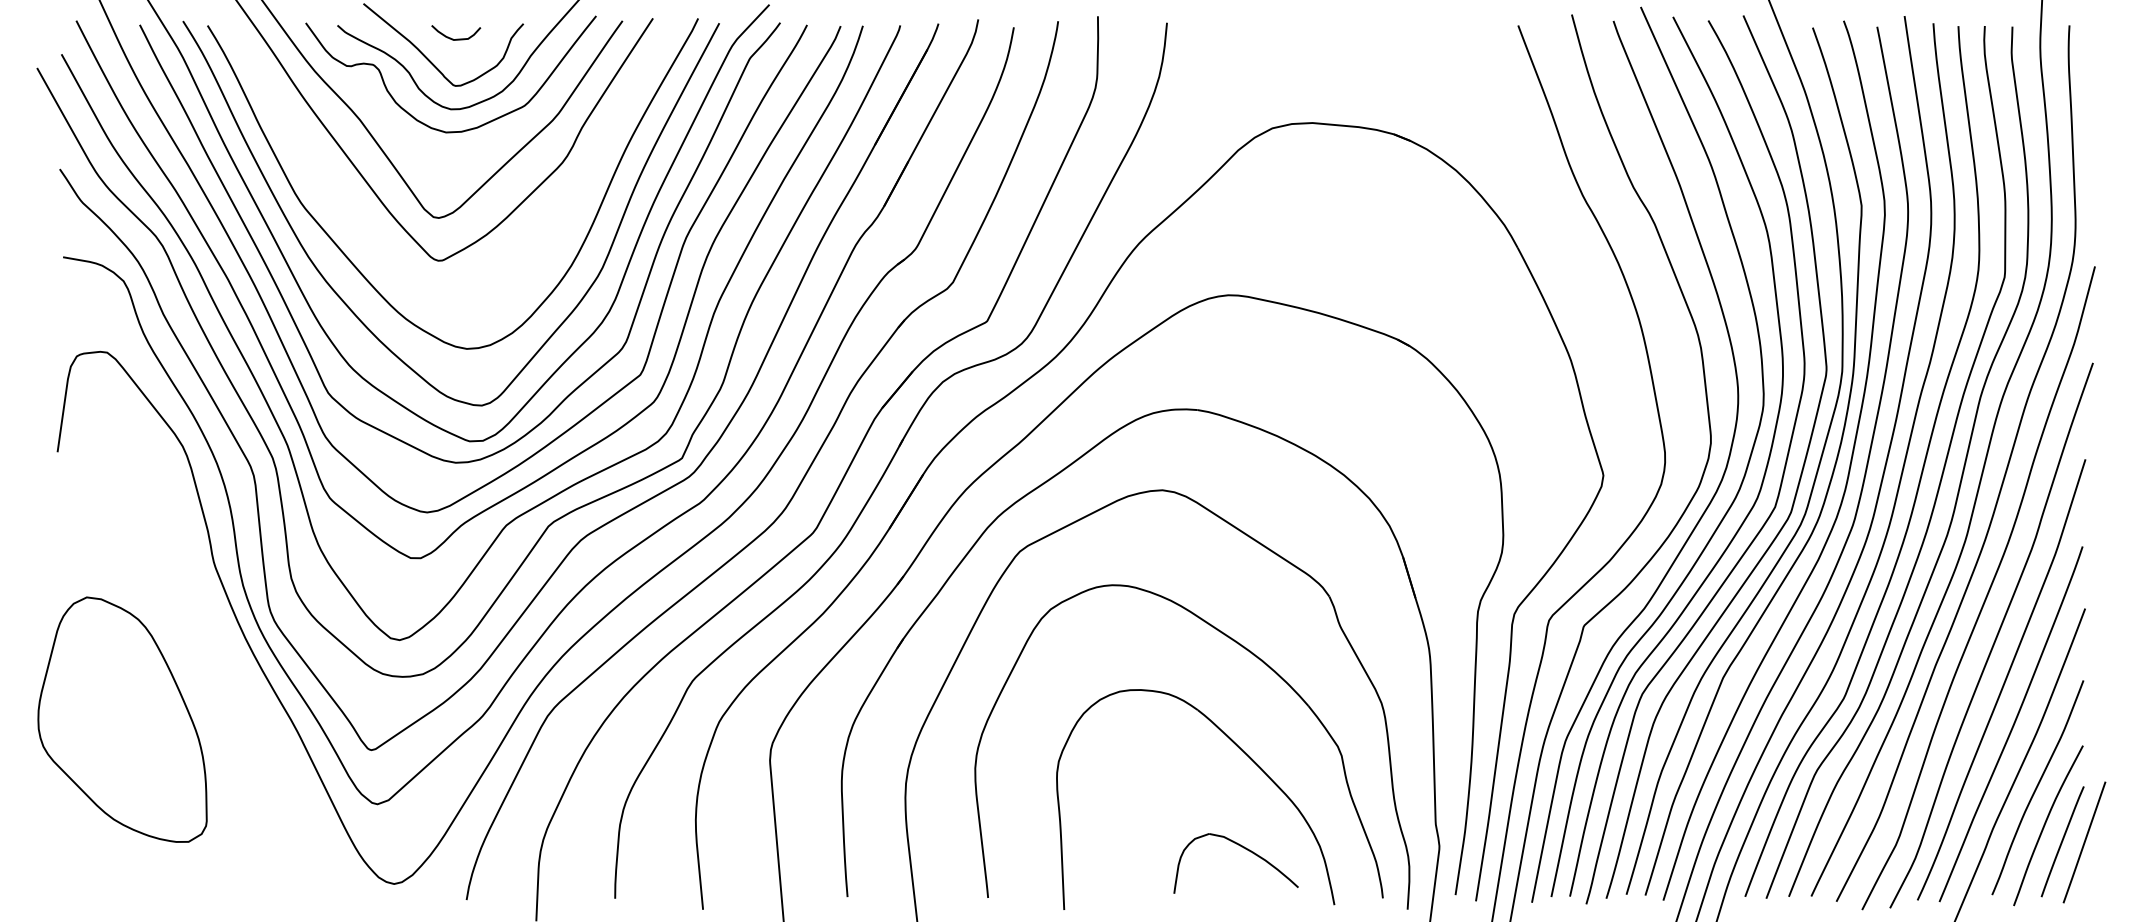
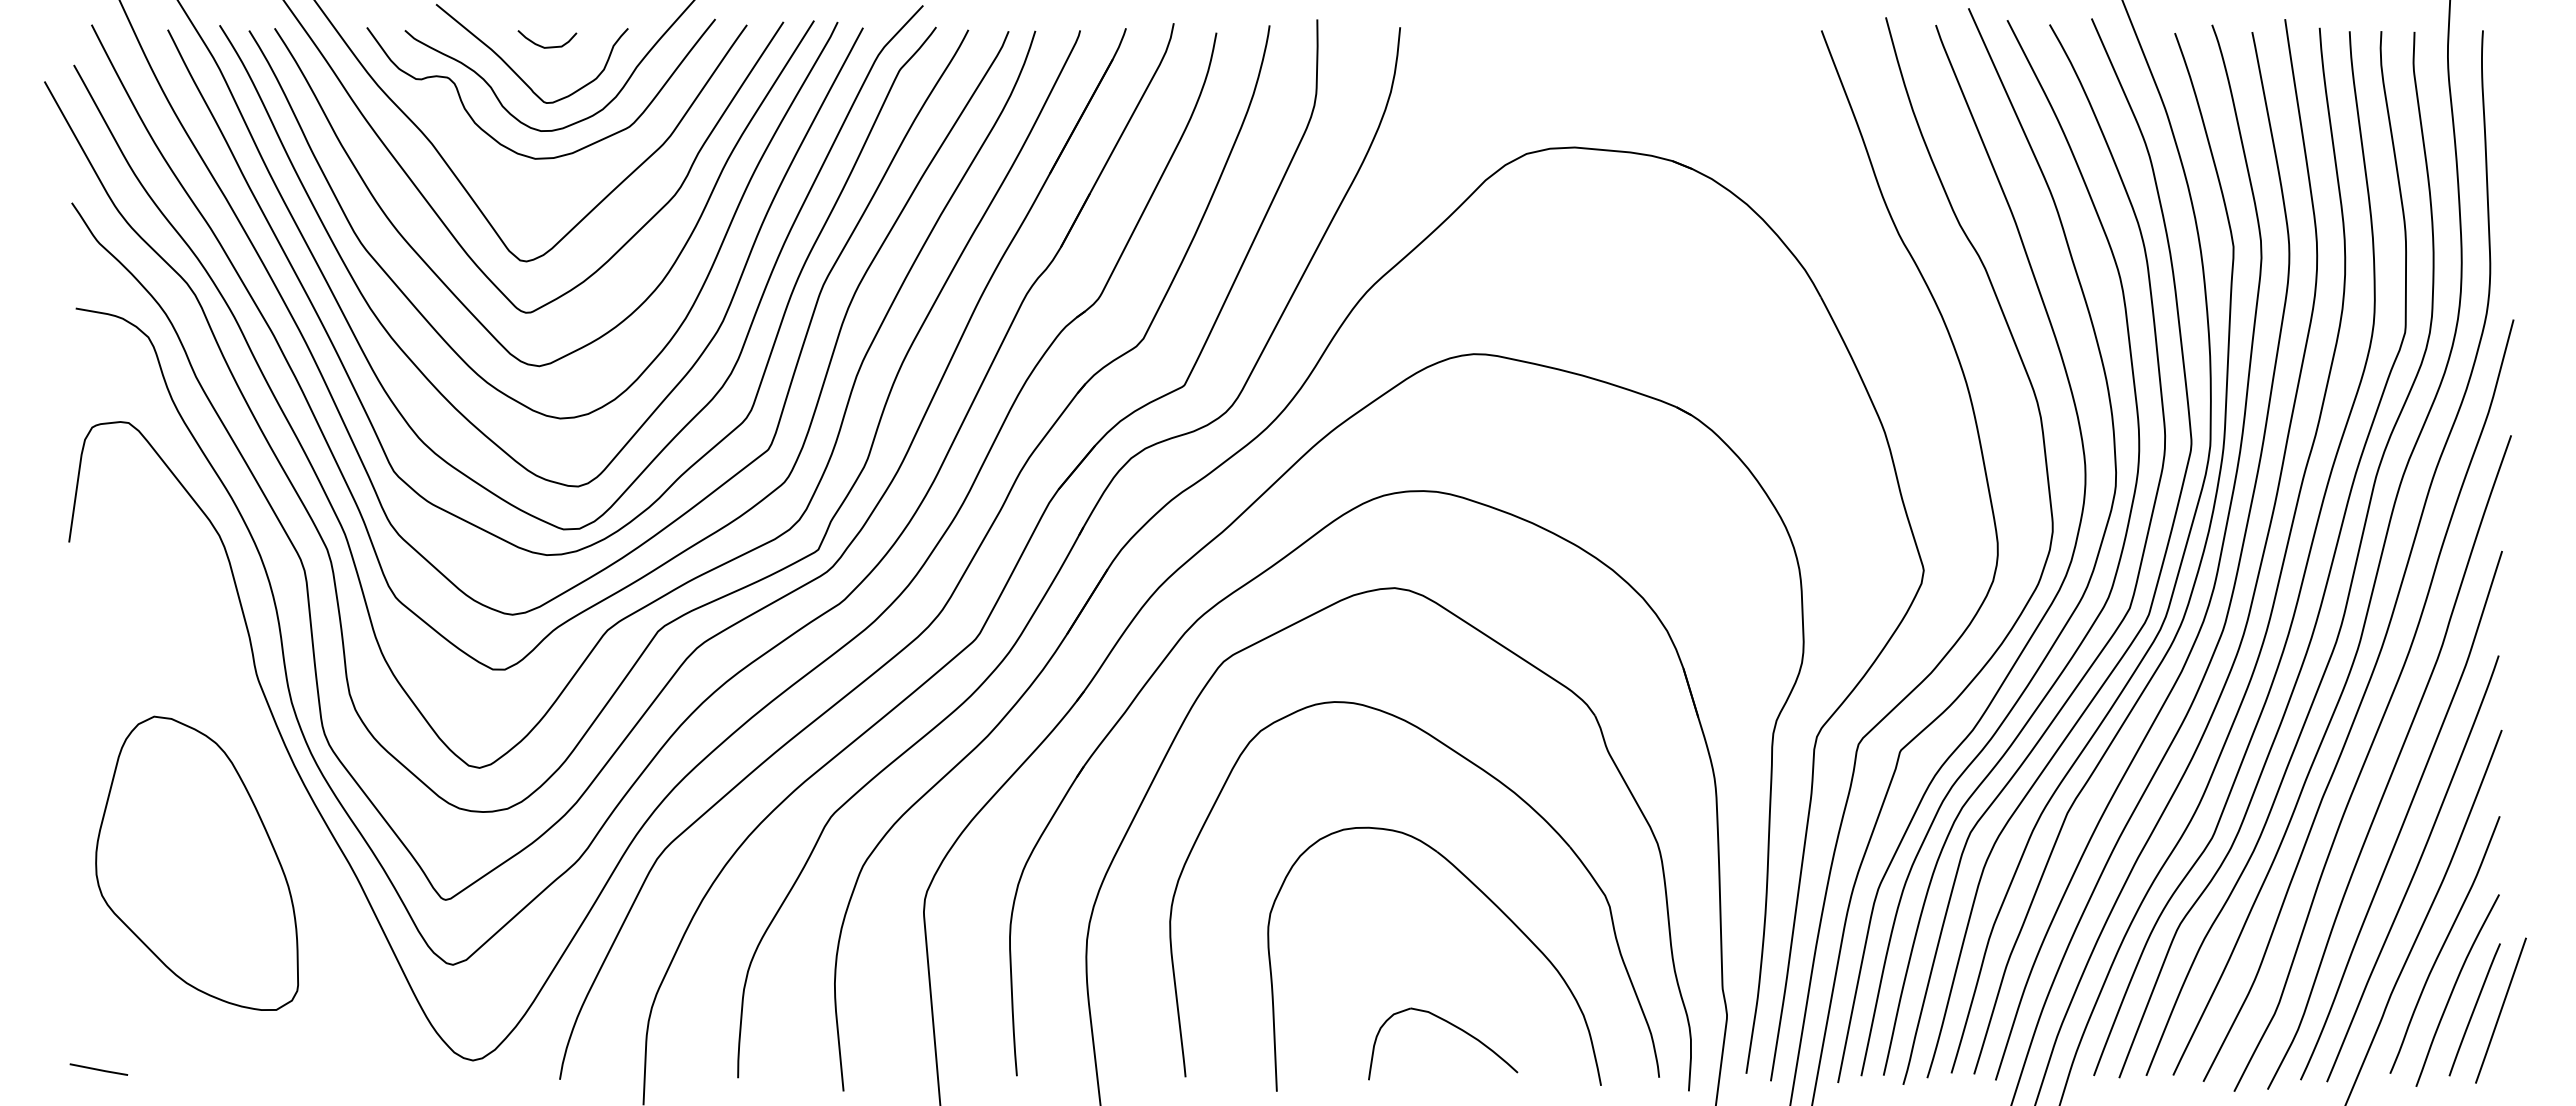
curve: (372, 238) -> (447, 285), added
part: (122, 718) -> (196, 862), moved
part: (1243, 848) -> (1451, 1025), moved
line: (82, 891) -> (98, 1069), added

